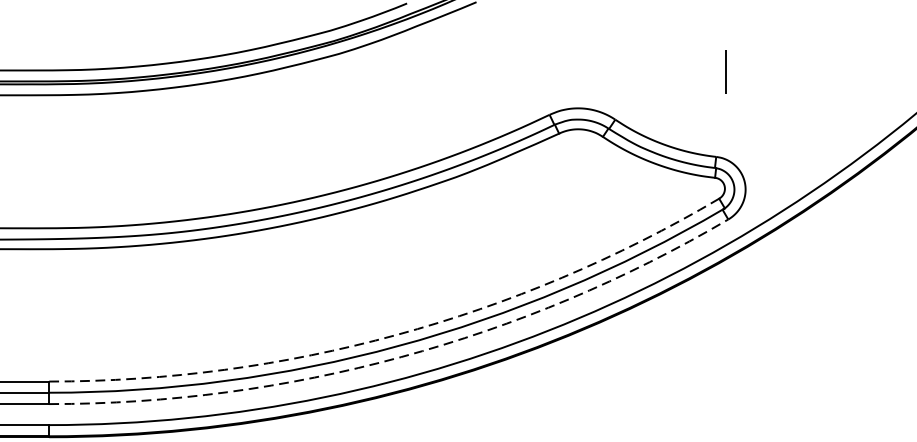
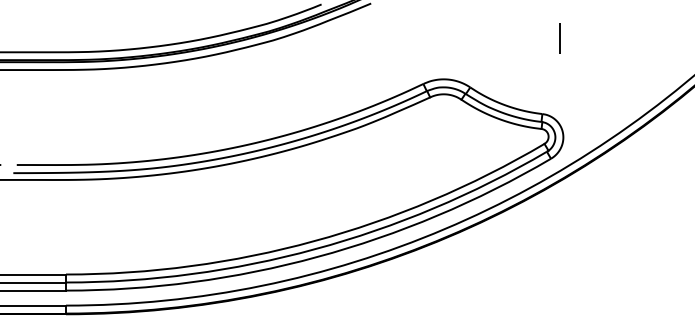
line: (724, 72) -> (559, 38), moved
arc: (397, 335) -> (314, 241), dashed -> solid
arc: (401, 357) -> (317, 257), dashed -> solid

